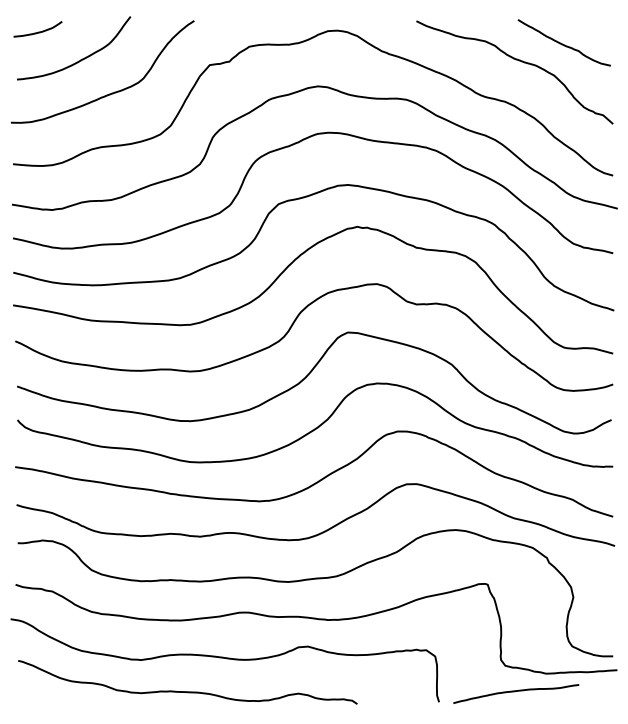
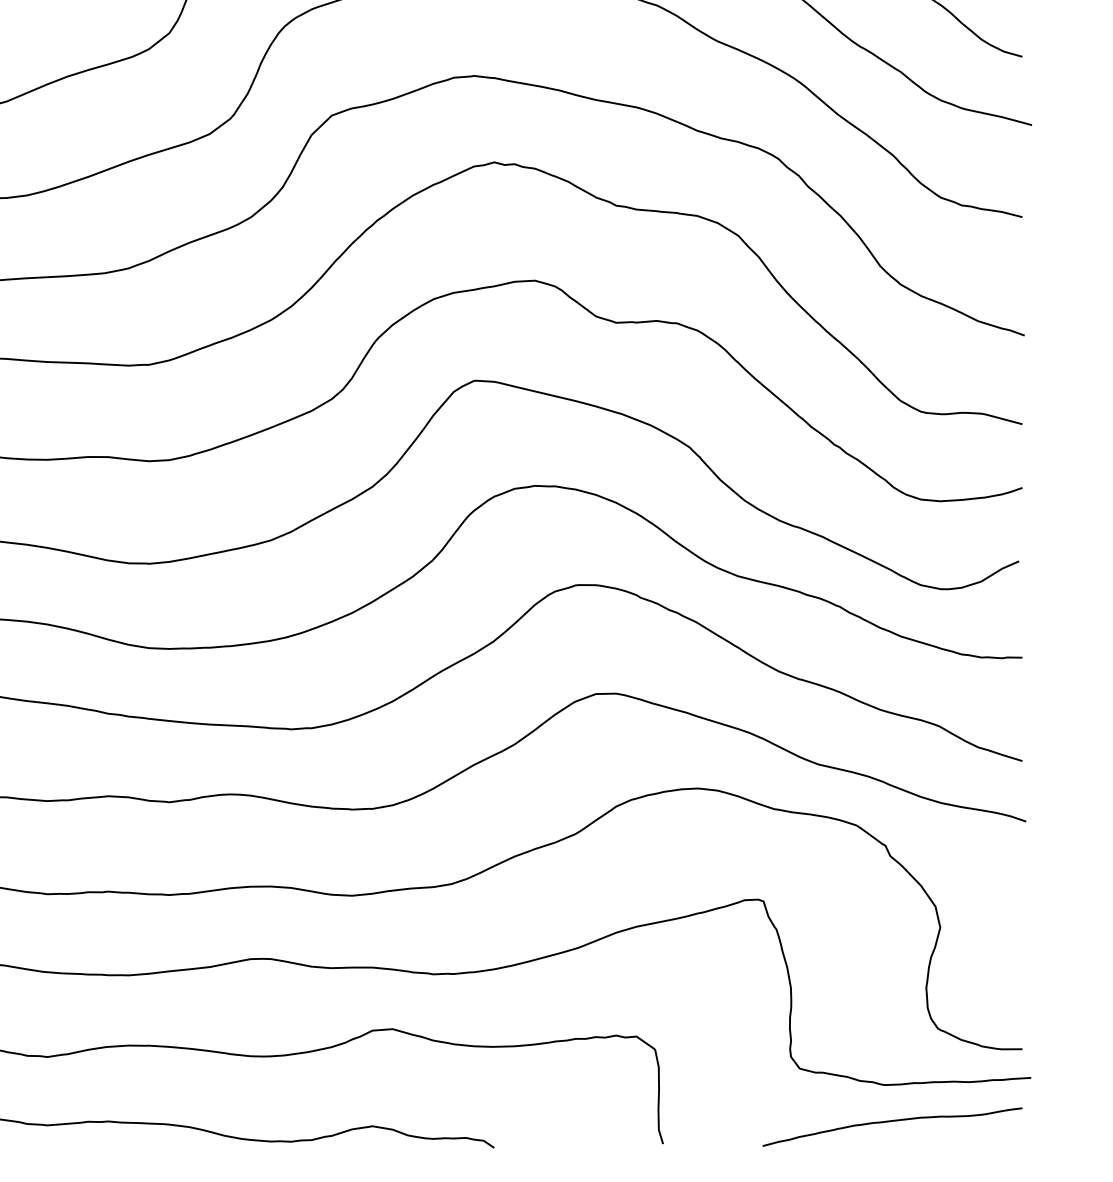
curve: (515, 692) -> (890, 1123), moved

